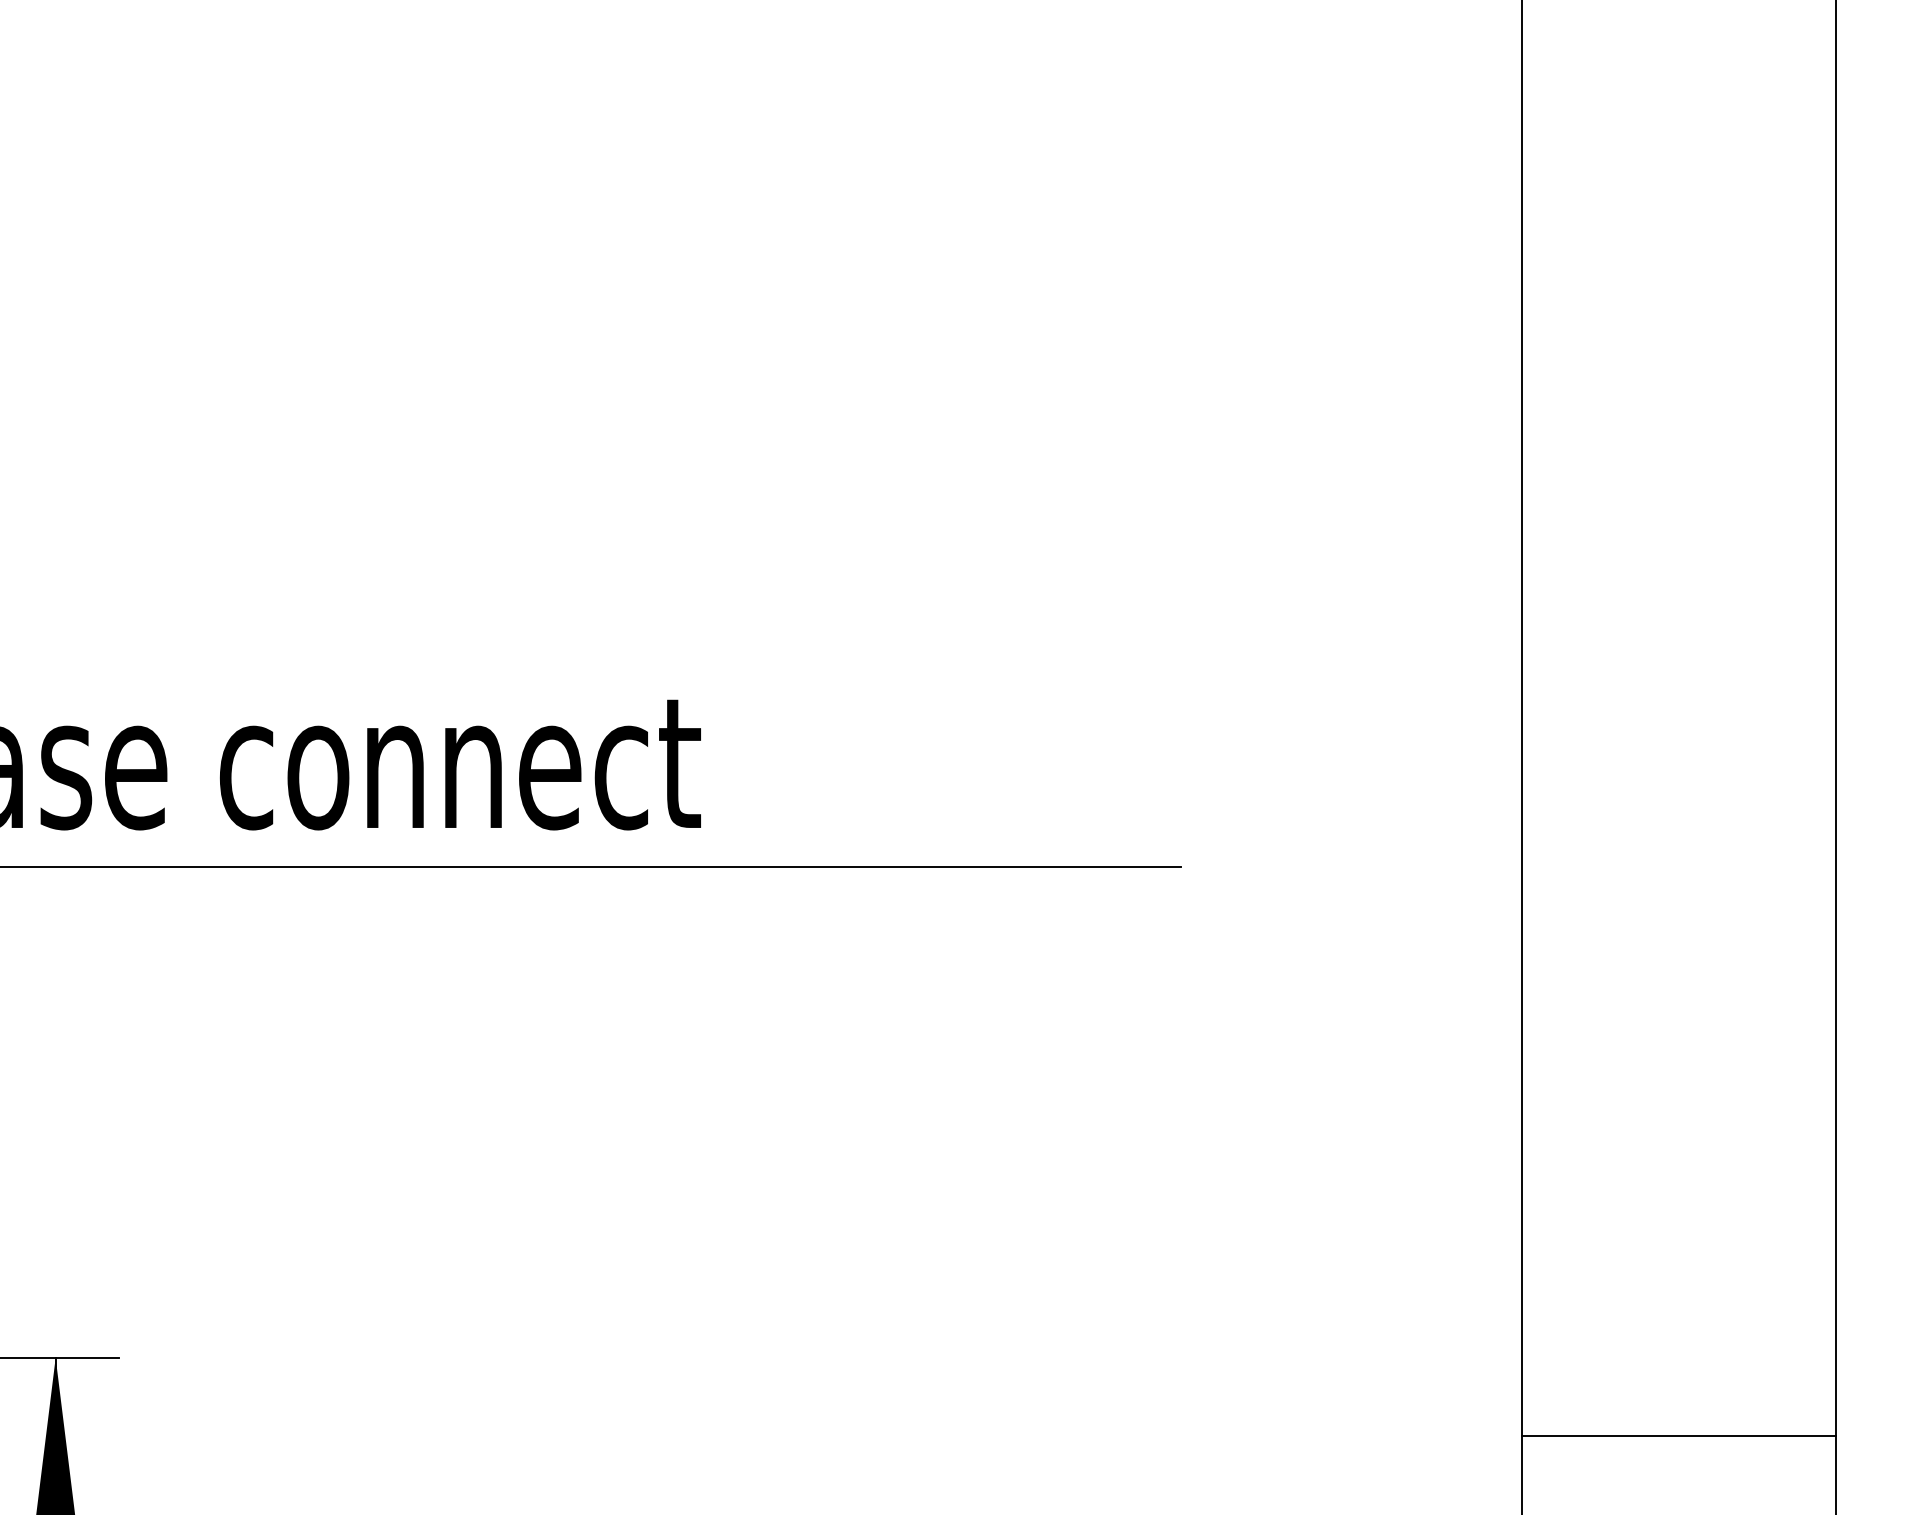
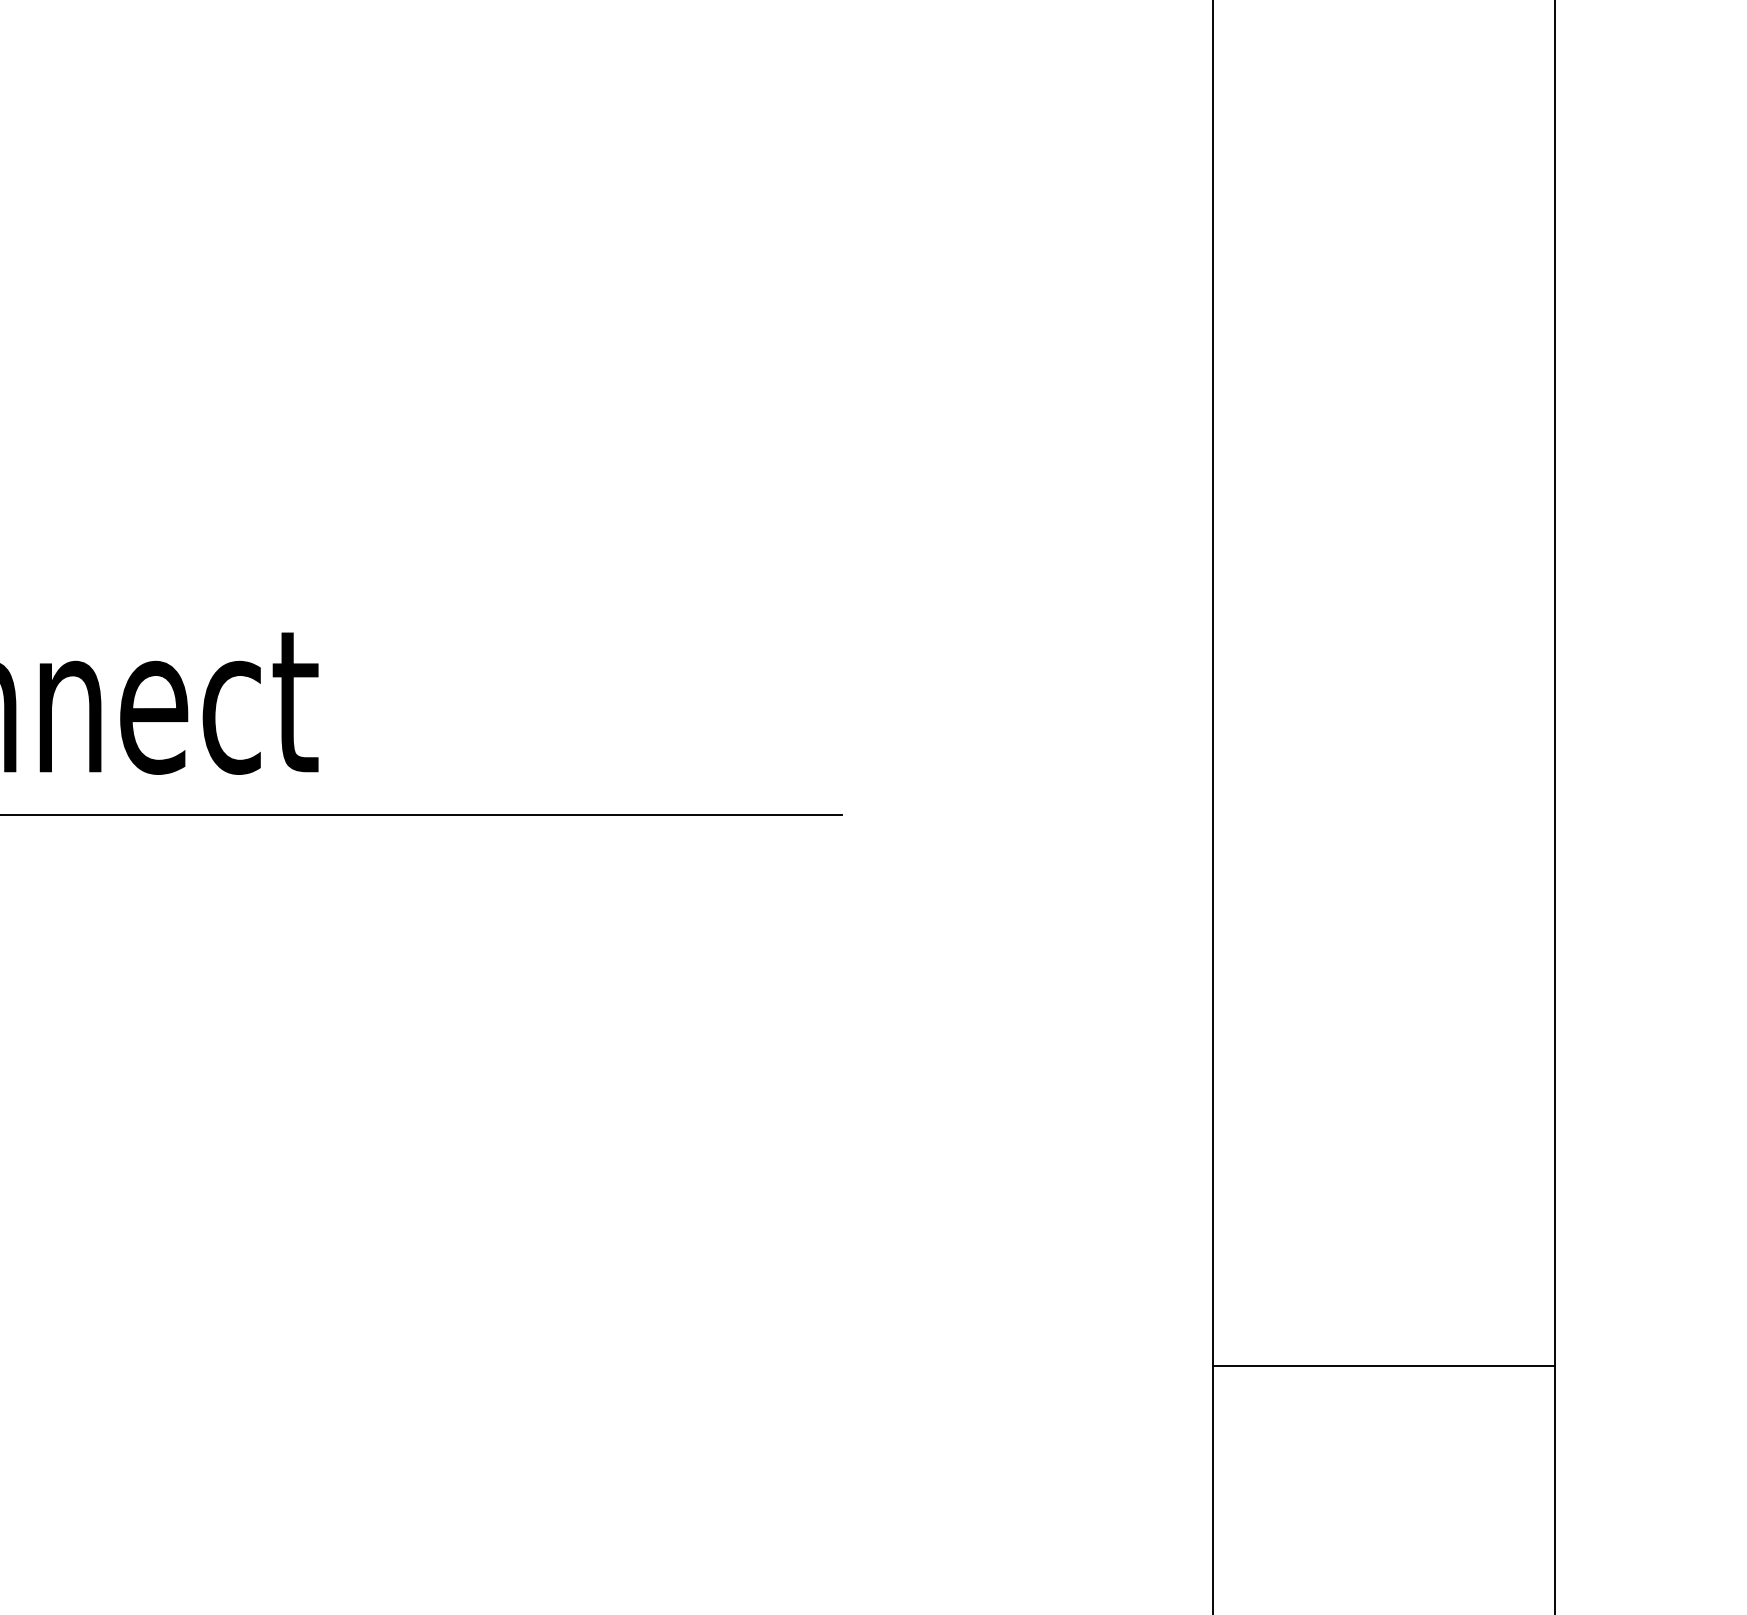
line: (1678, 1436) -> (1383, 1366), moved

